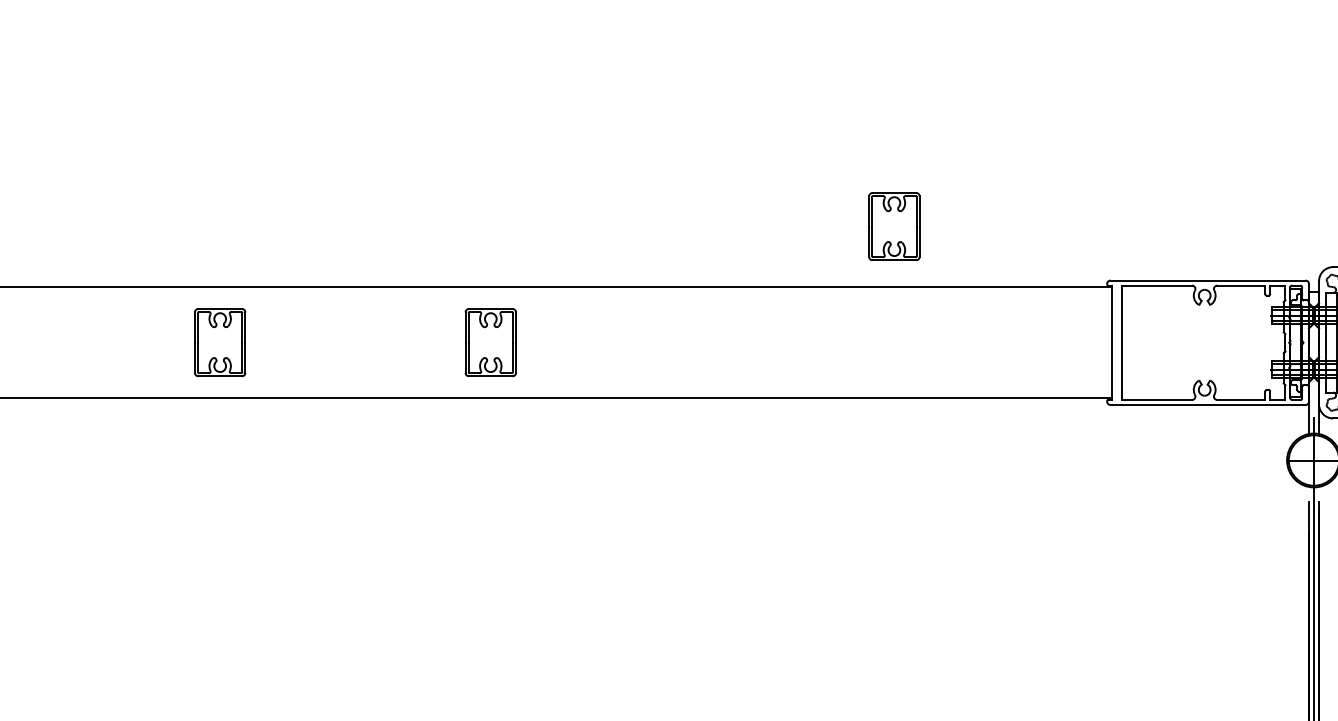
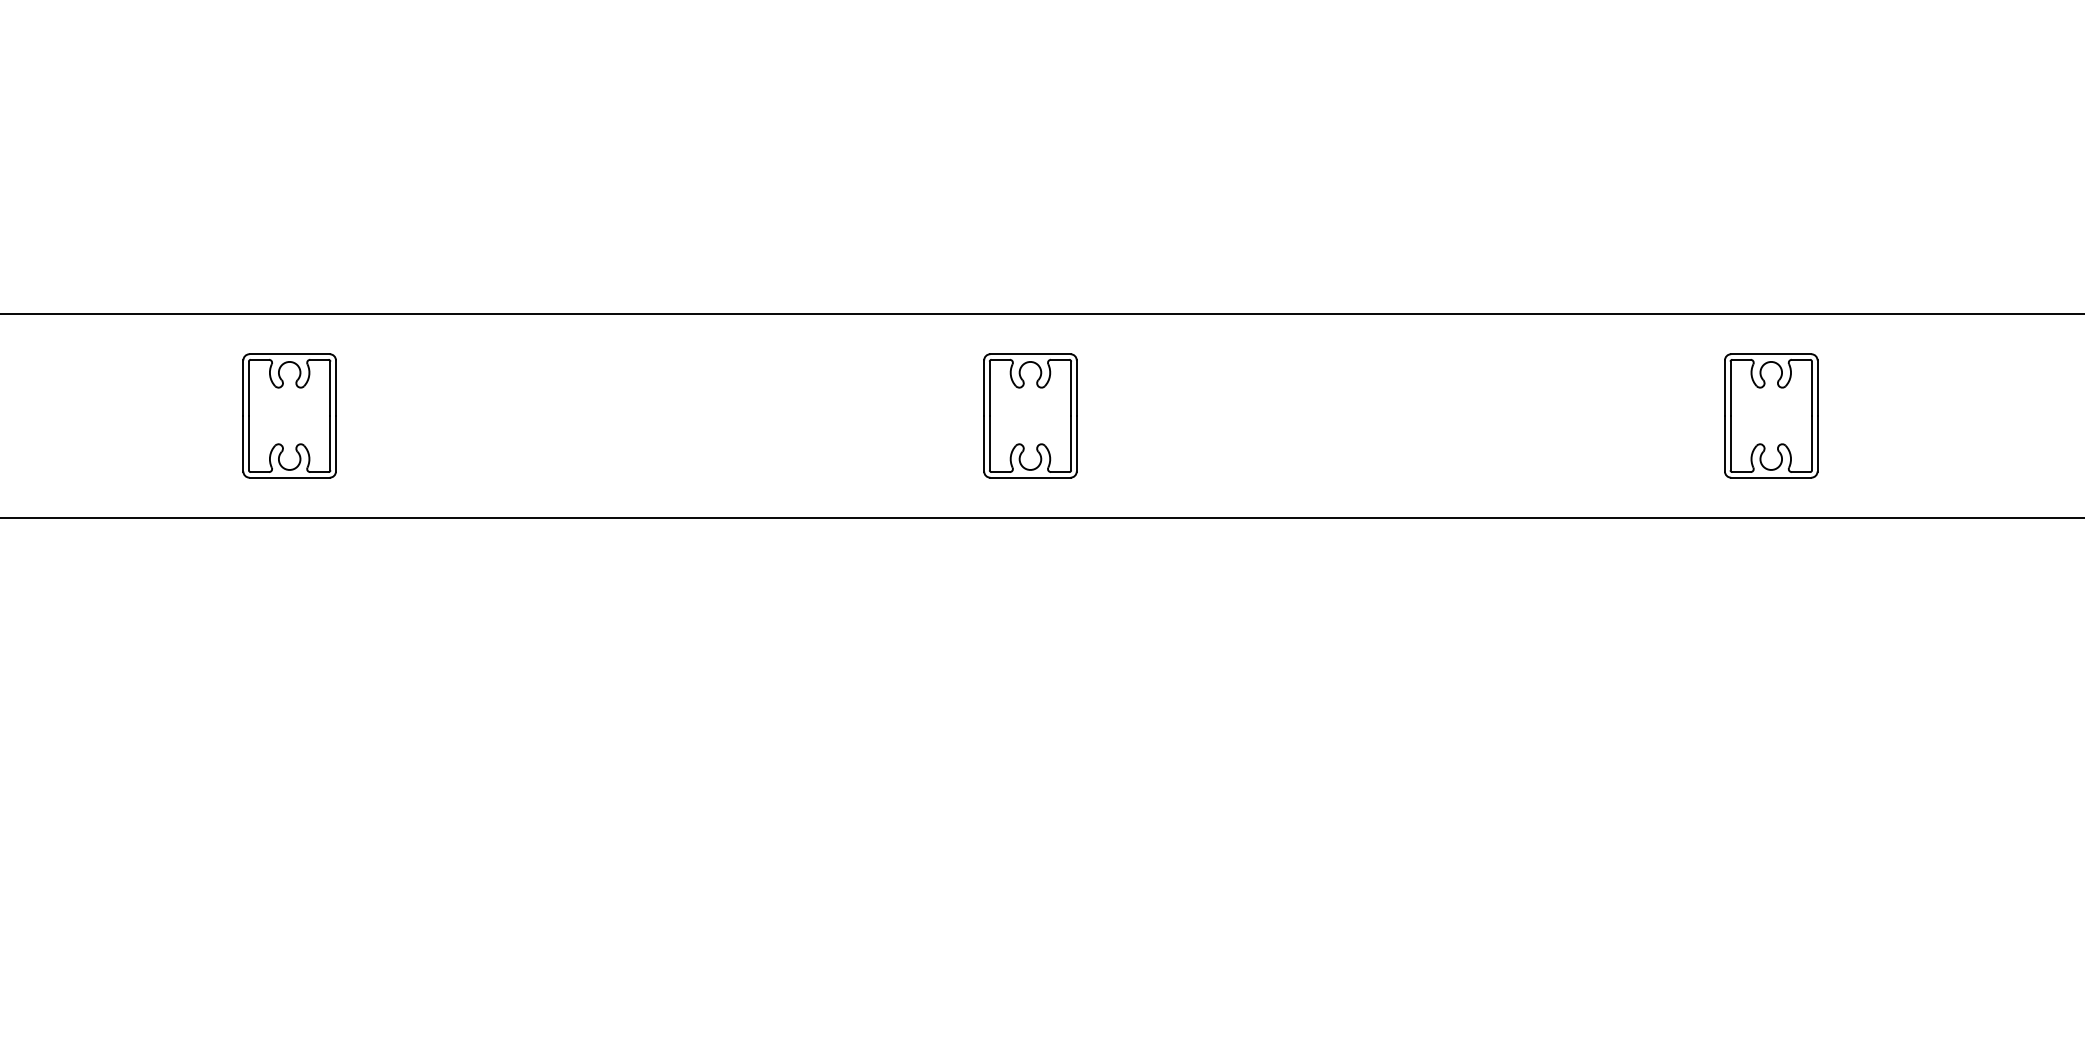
part: (894, 226) -> (1771, 415), moved
part: (220, 342) -> (290, 415), moved

